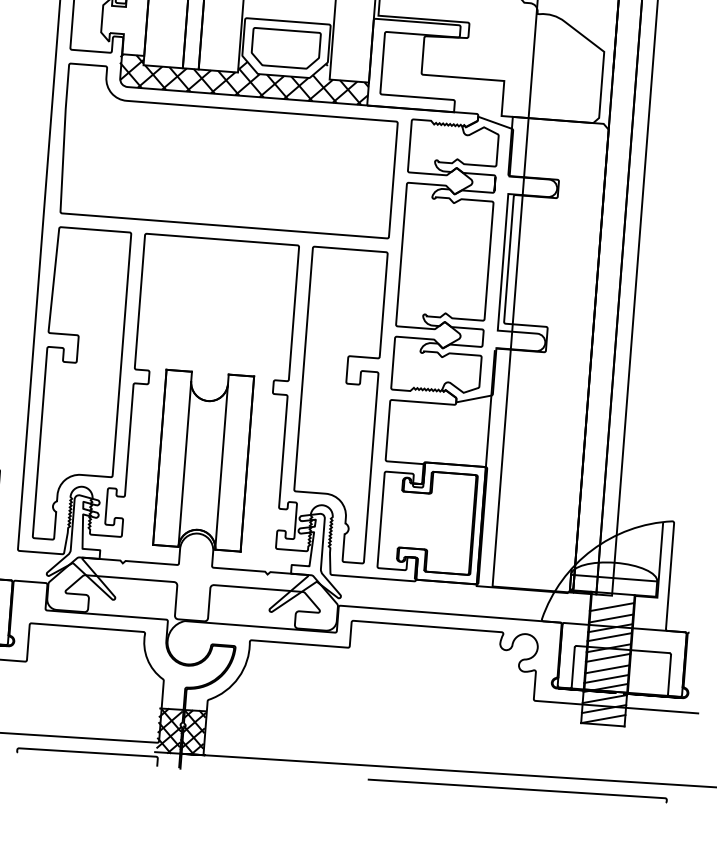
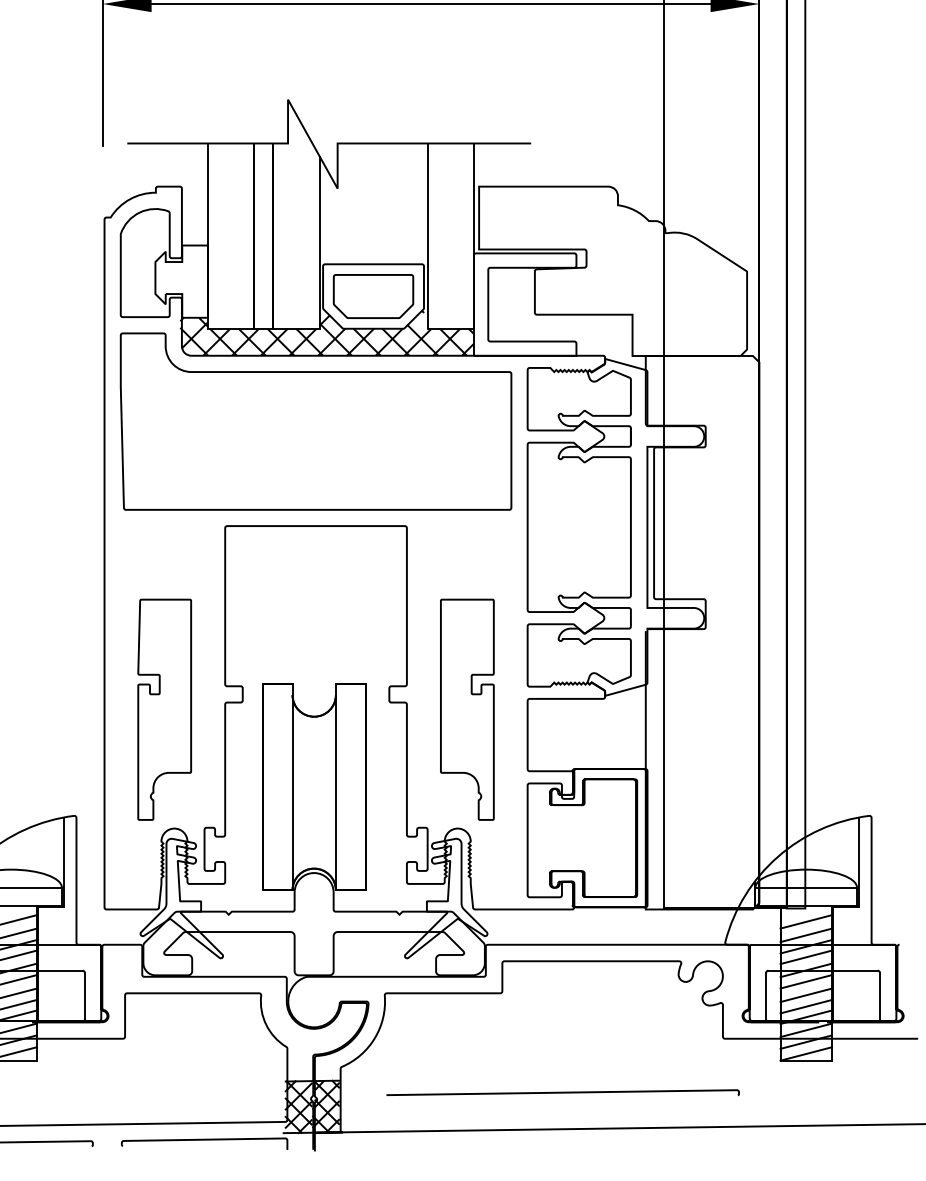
part: (81, 385) -> (164, 709), size x0.6
part: (338, 404) -> (467, 709), size x0.6
curve: (517, 788) -> (562, 1092), moved

